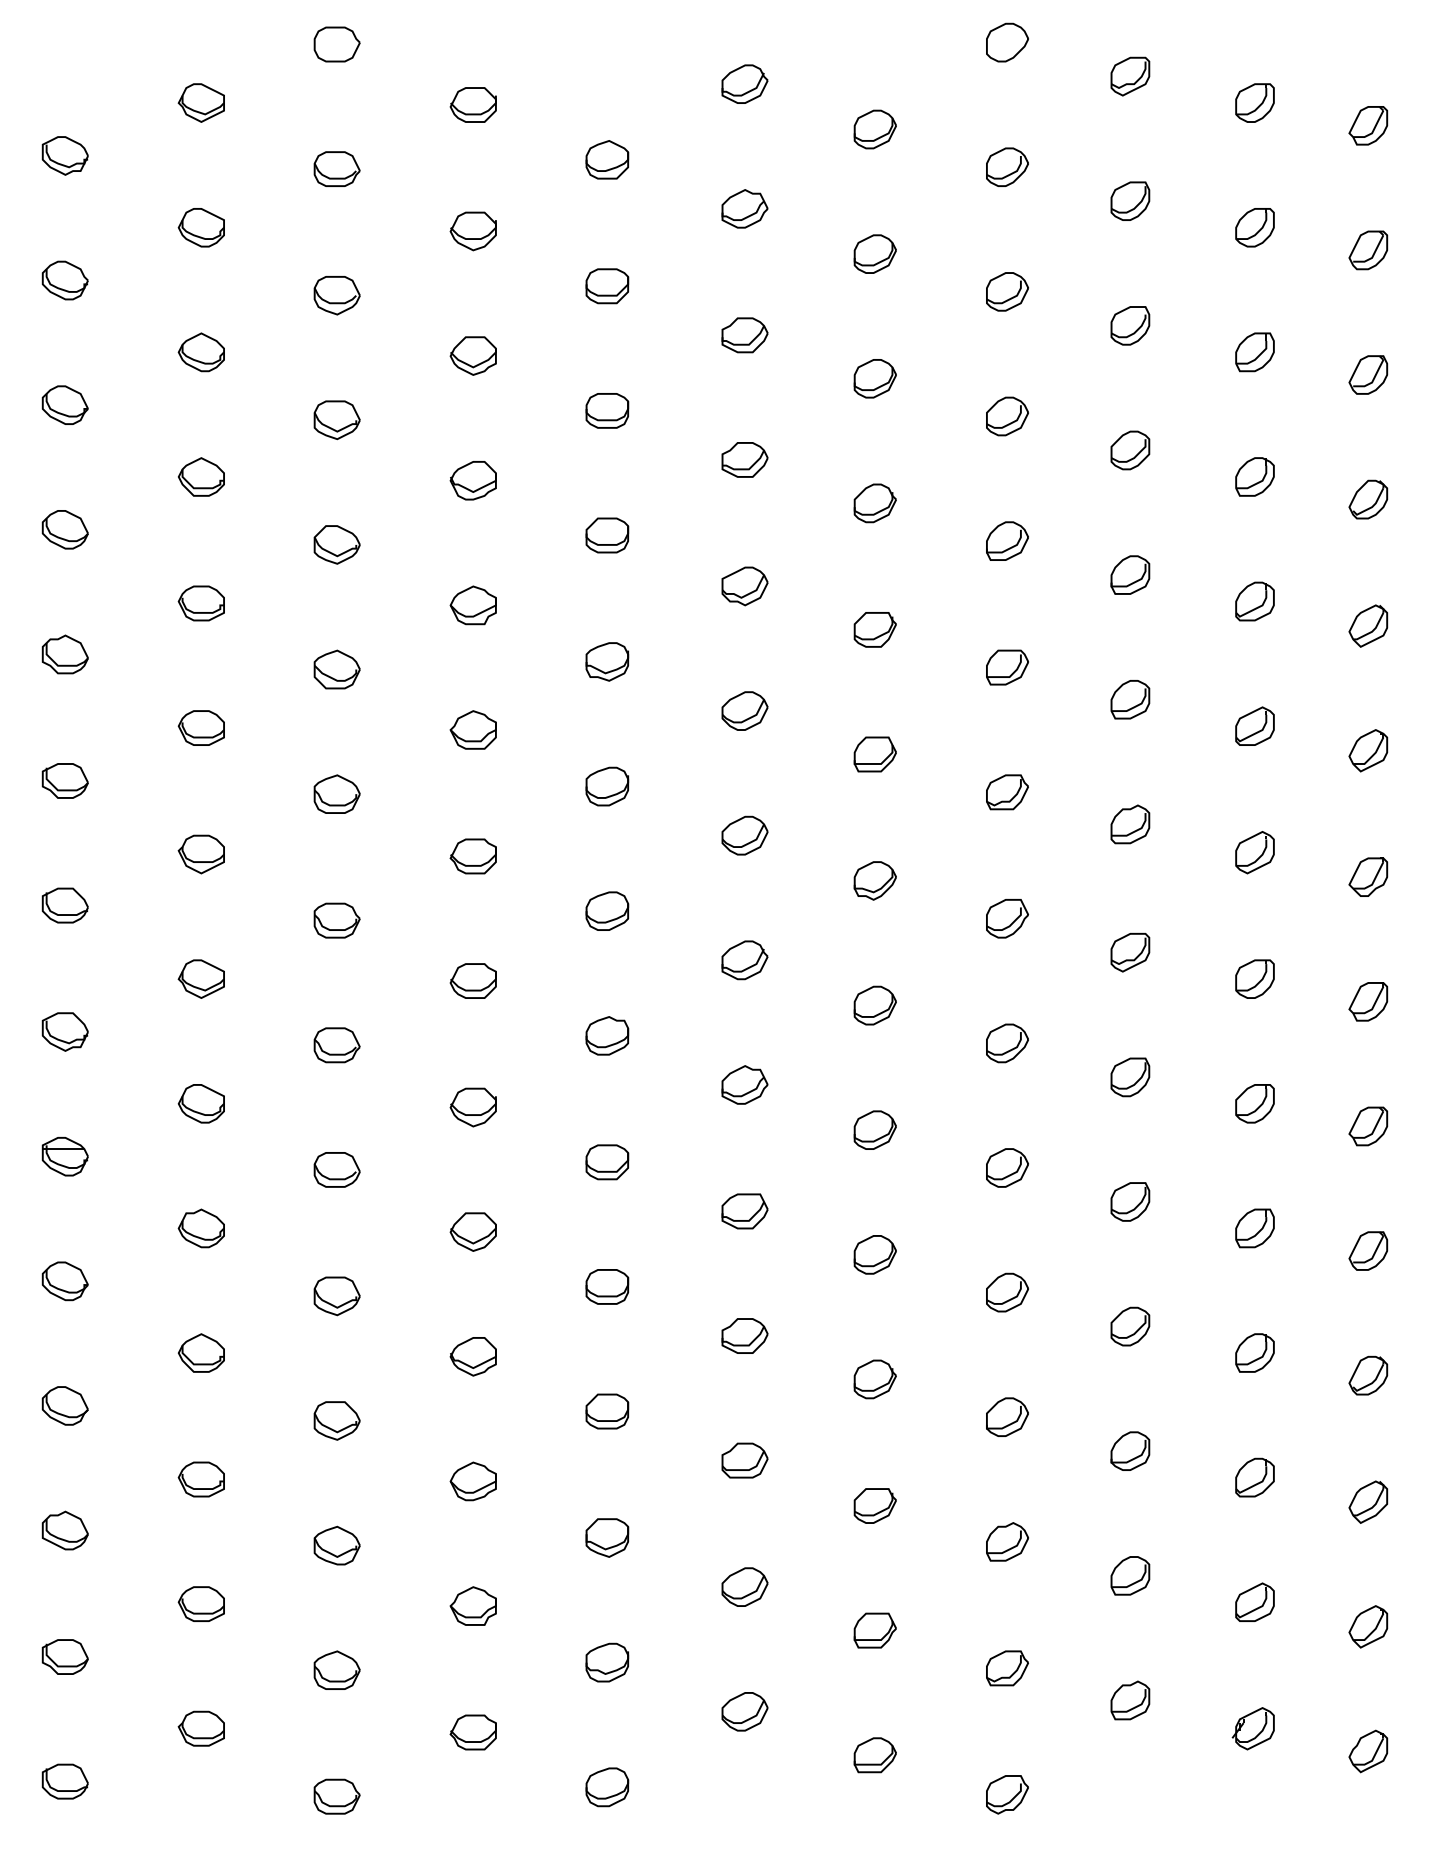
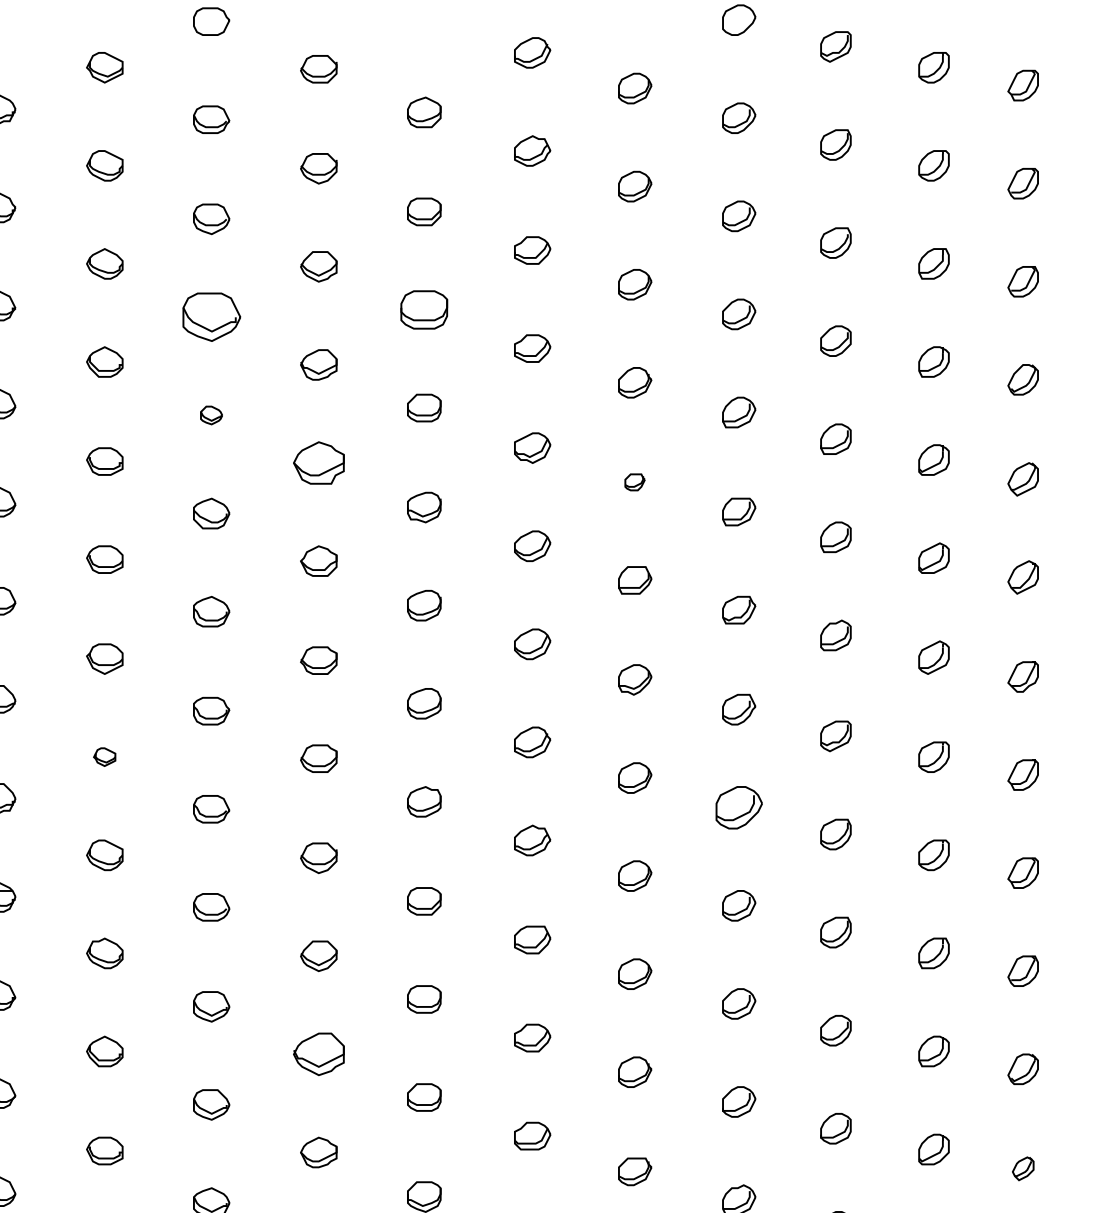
part: (607, 410) -> (424, 309), size x1.4
part: (336, 420) -> (211, 317), size x1.6
part: (336, 544) -> (211, 415), size x0.6
part: (472, 605) -> (318, 463), size x1.4
part: (874, 629) -> (634, 482), size x0.6
part: (200, 978) -> (104, 756), size x0.6
part: (1007, 1043) -> (739, 807), size x1.4
part: (472, 1356) -> (318, 1054), size x1.4
part: (1368, 1501) -> (1023, 1168), size x0.7

